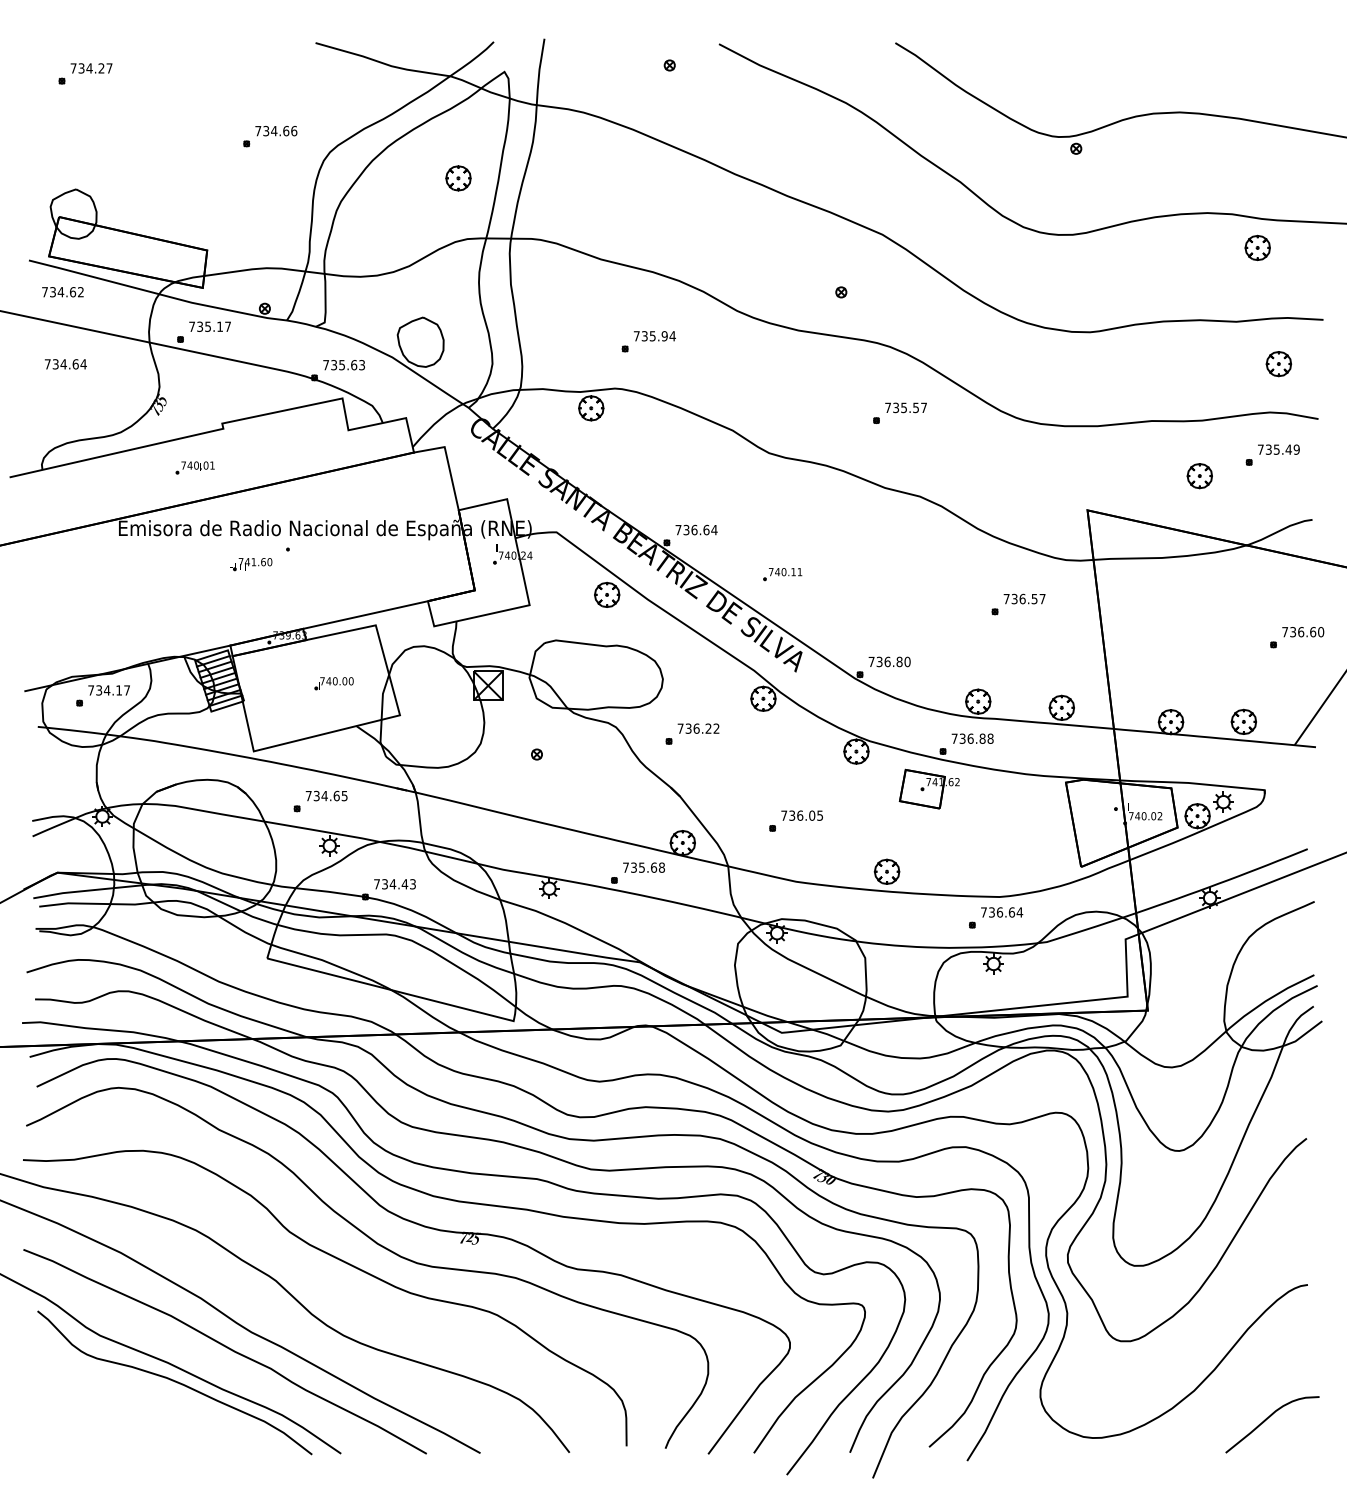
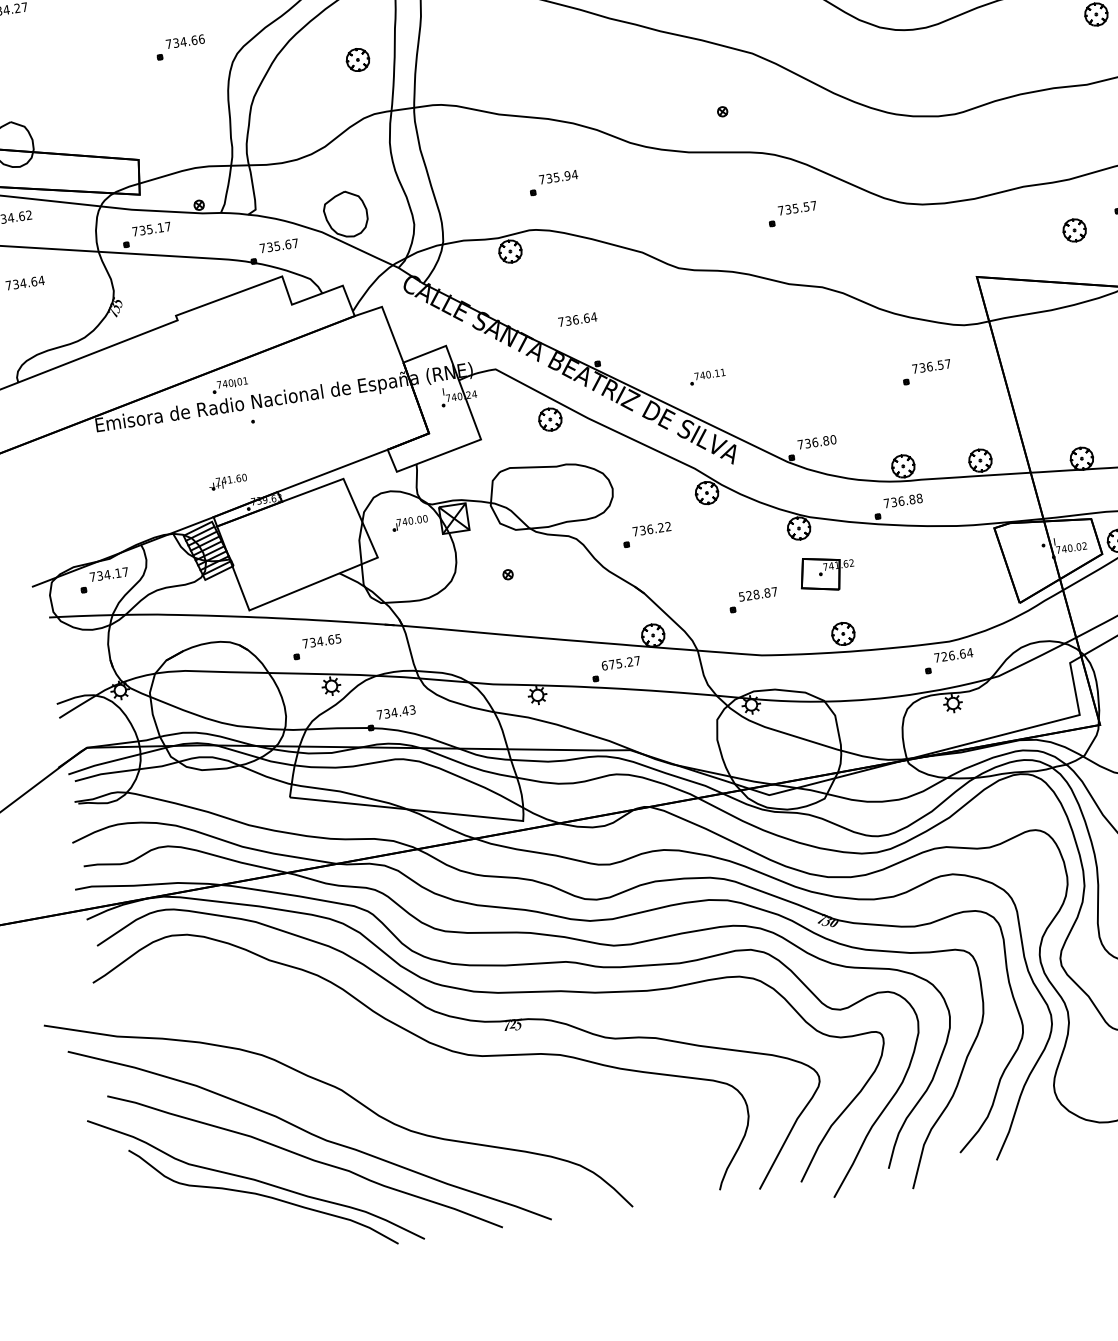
text: (362, 365) -> (295, 243), 735.63 -> 735.67
part: (194, 467) -> (229, 385), moved
text: (696, 529) -> (577, 319), moved
part: (251, 564) -> (228, 482), moved
part: (333, 683) -> (409, 523), moved
part: (928, 788) -> (826, 572), moved
text: (802, 815) -> (758, 594), 736.05 -> 528.87
text: (643, 867) -> (620, 663), 735.68 -> 675.27
text: (991, 912) -> (944, 656), 736.64 -> 726.64
curve: (343, 1262) -> (400, 1064), removed

